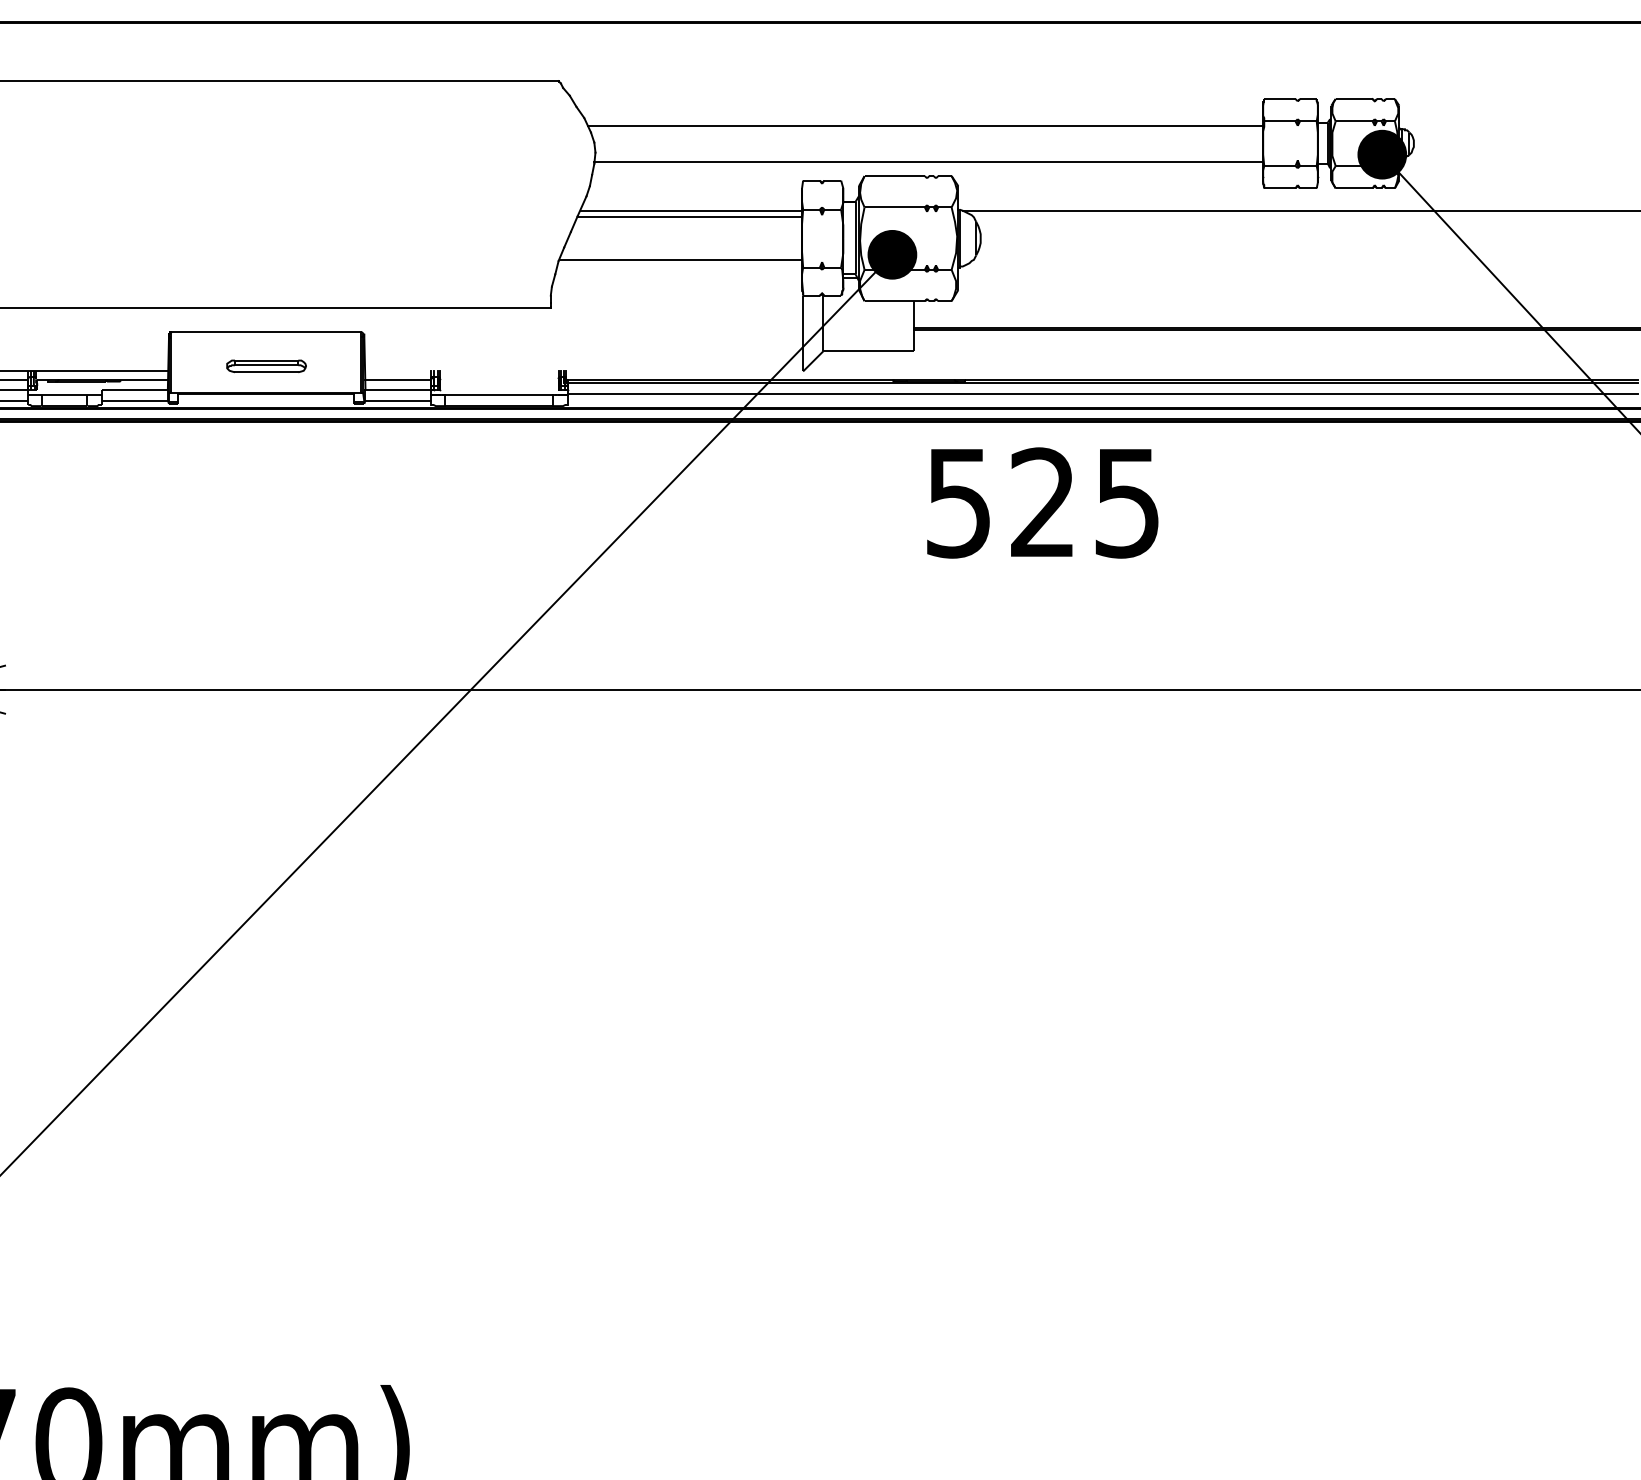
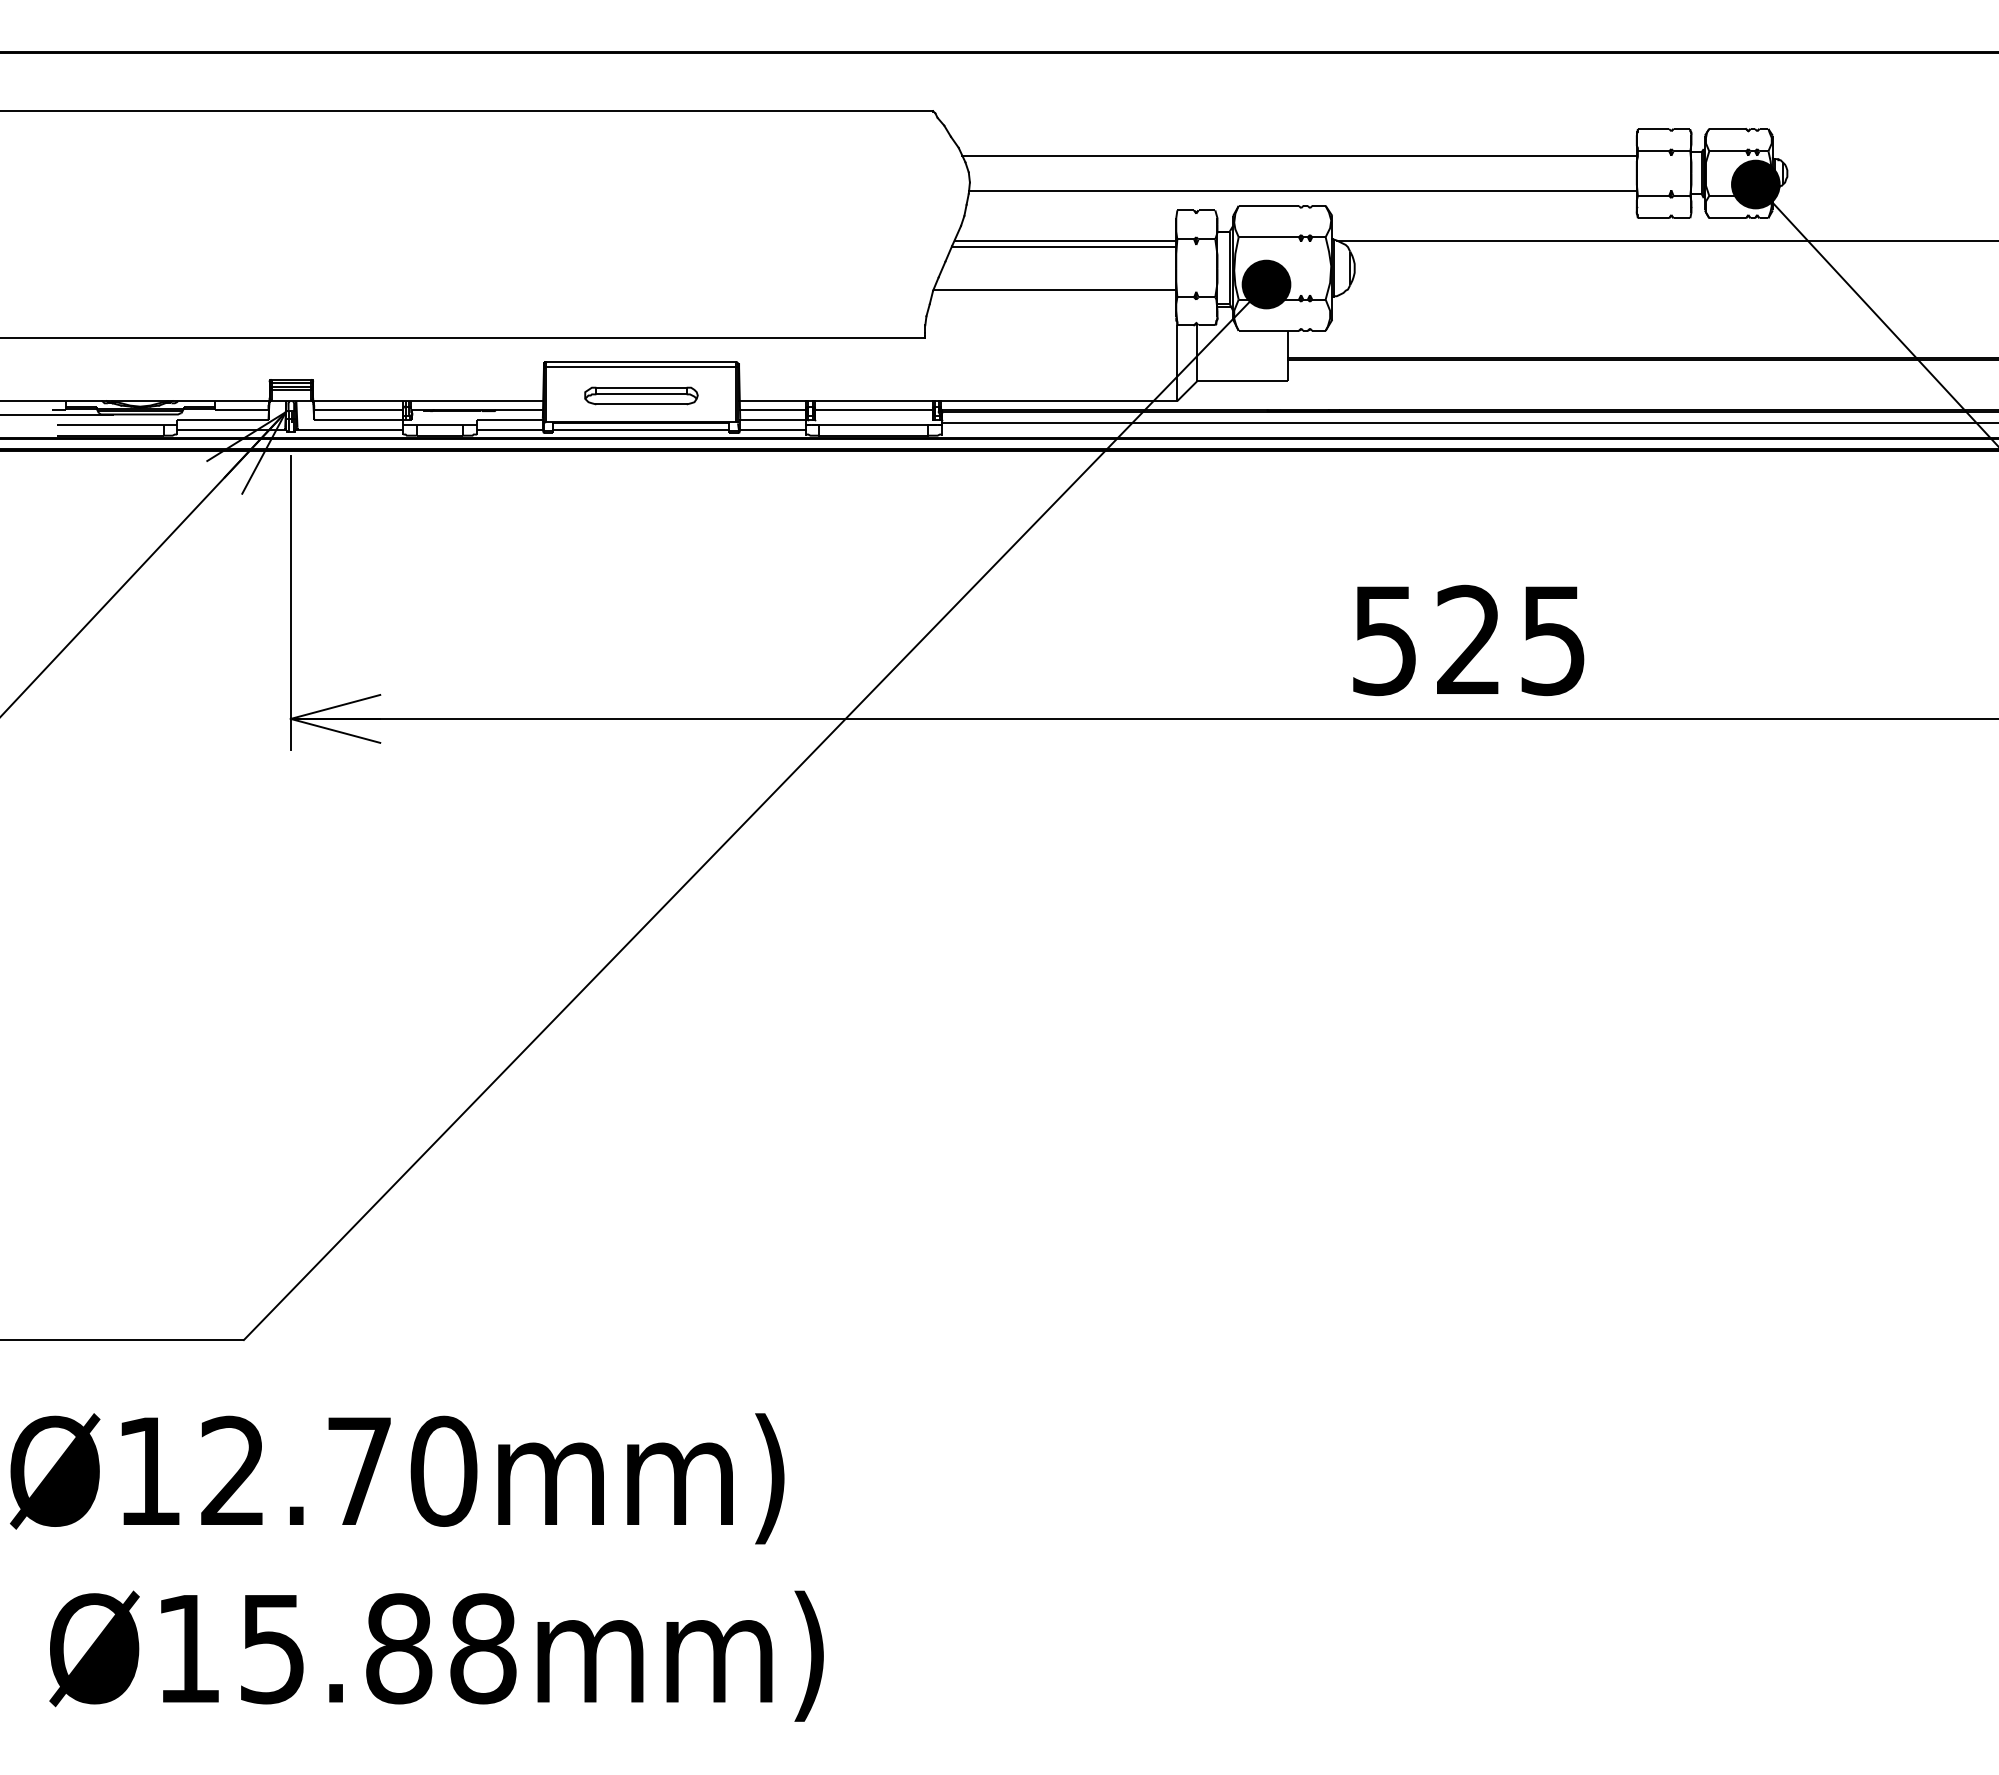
line: (265, 336) -> (640, 366), added
part: (266, 365) -> (641, 395), size x1.43
line: (584, 371) -> (958, 401), added
line: (498, 380) -> (873, 410), added
line: (265, 400) -> (640, 430), added
text: (1042, 503) -> (1468, 640), moved

